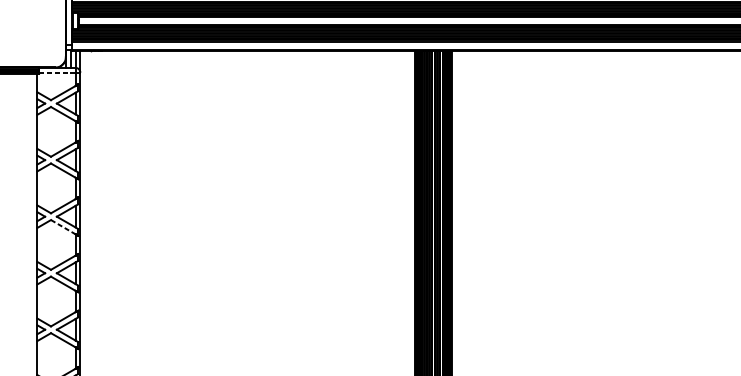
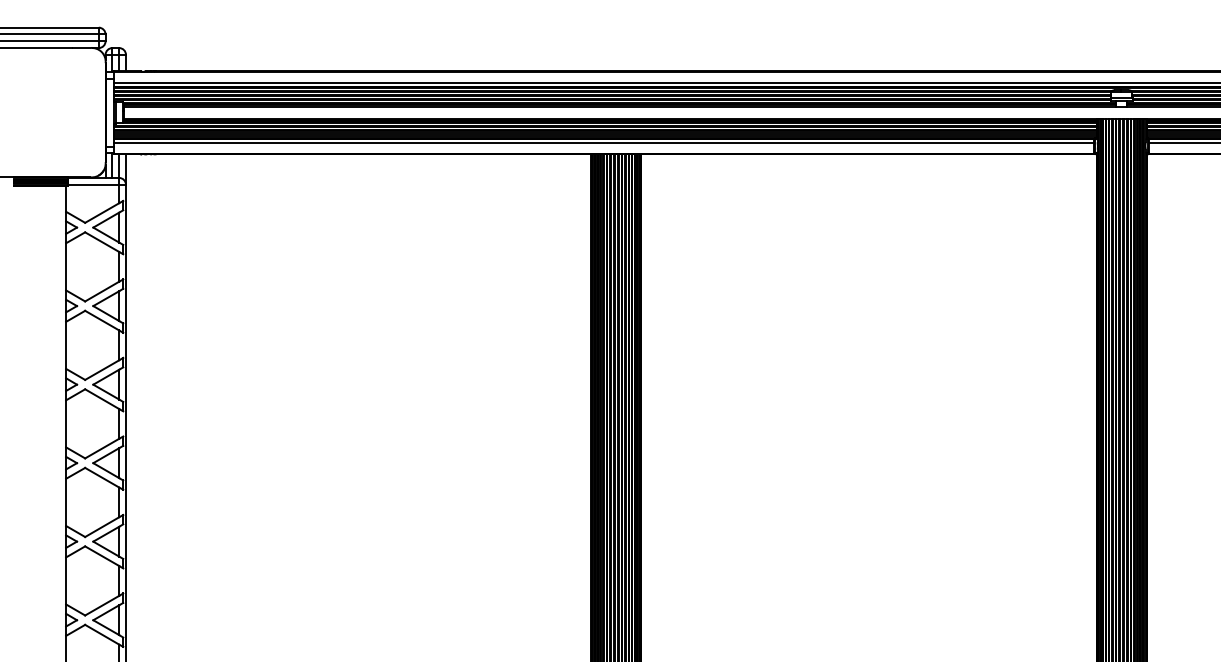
line: (57, 72) -> (93, 184), dashed -> solid
line: (63, 227) -> (102, 399), dashed -> solid

